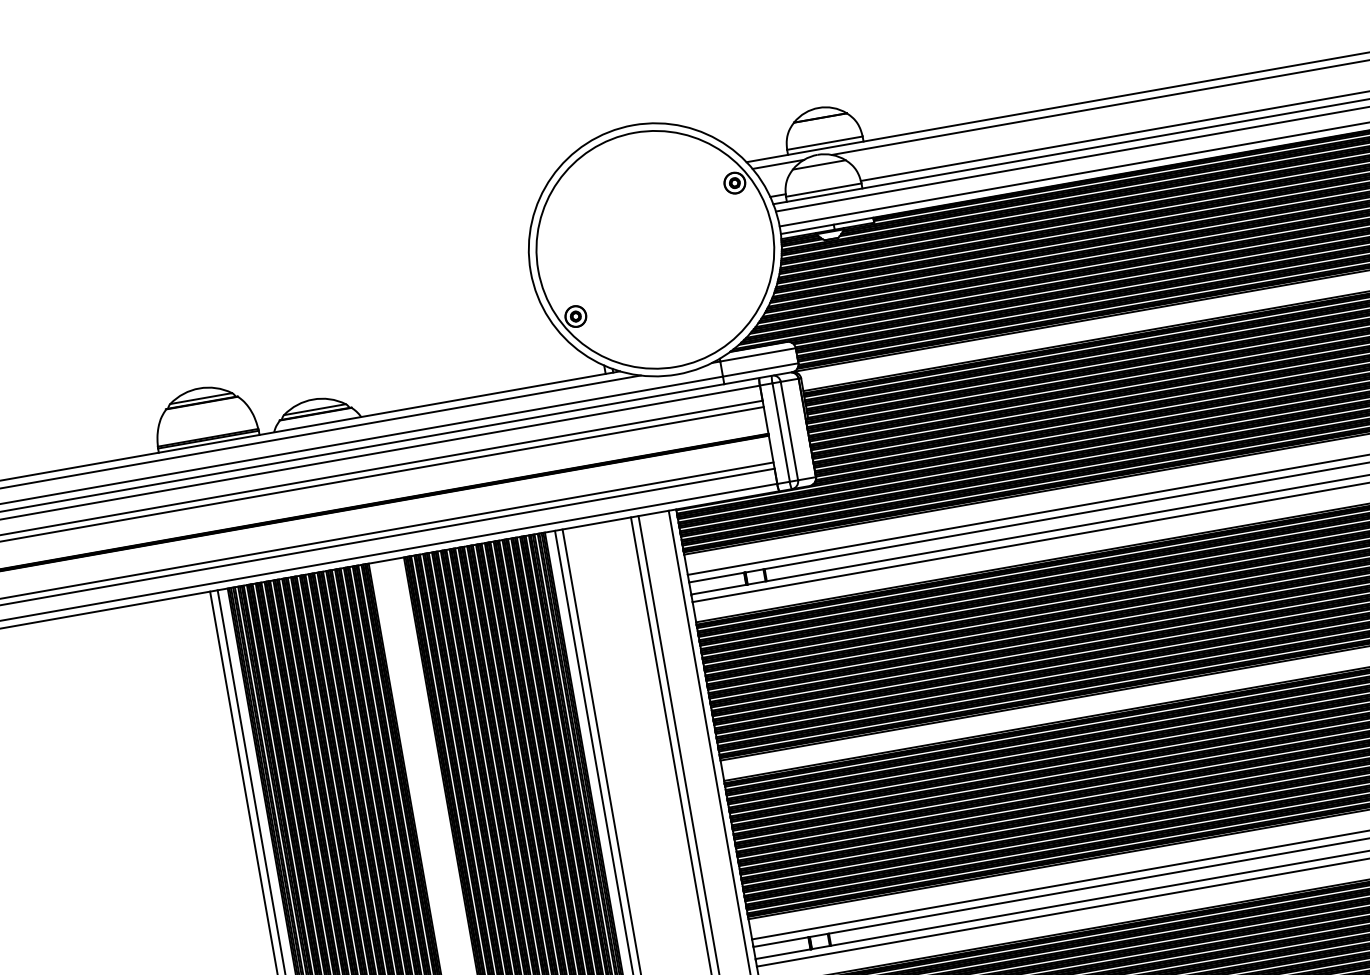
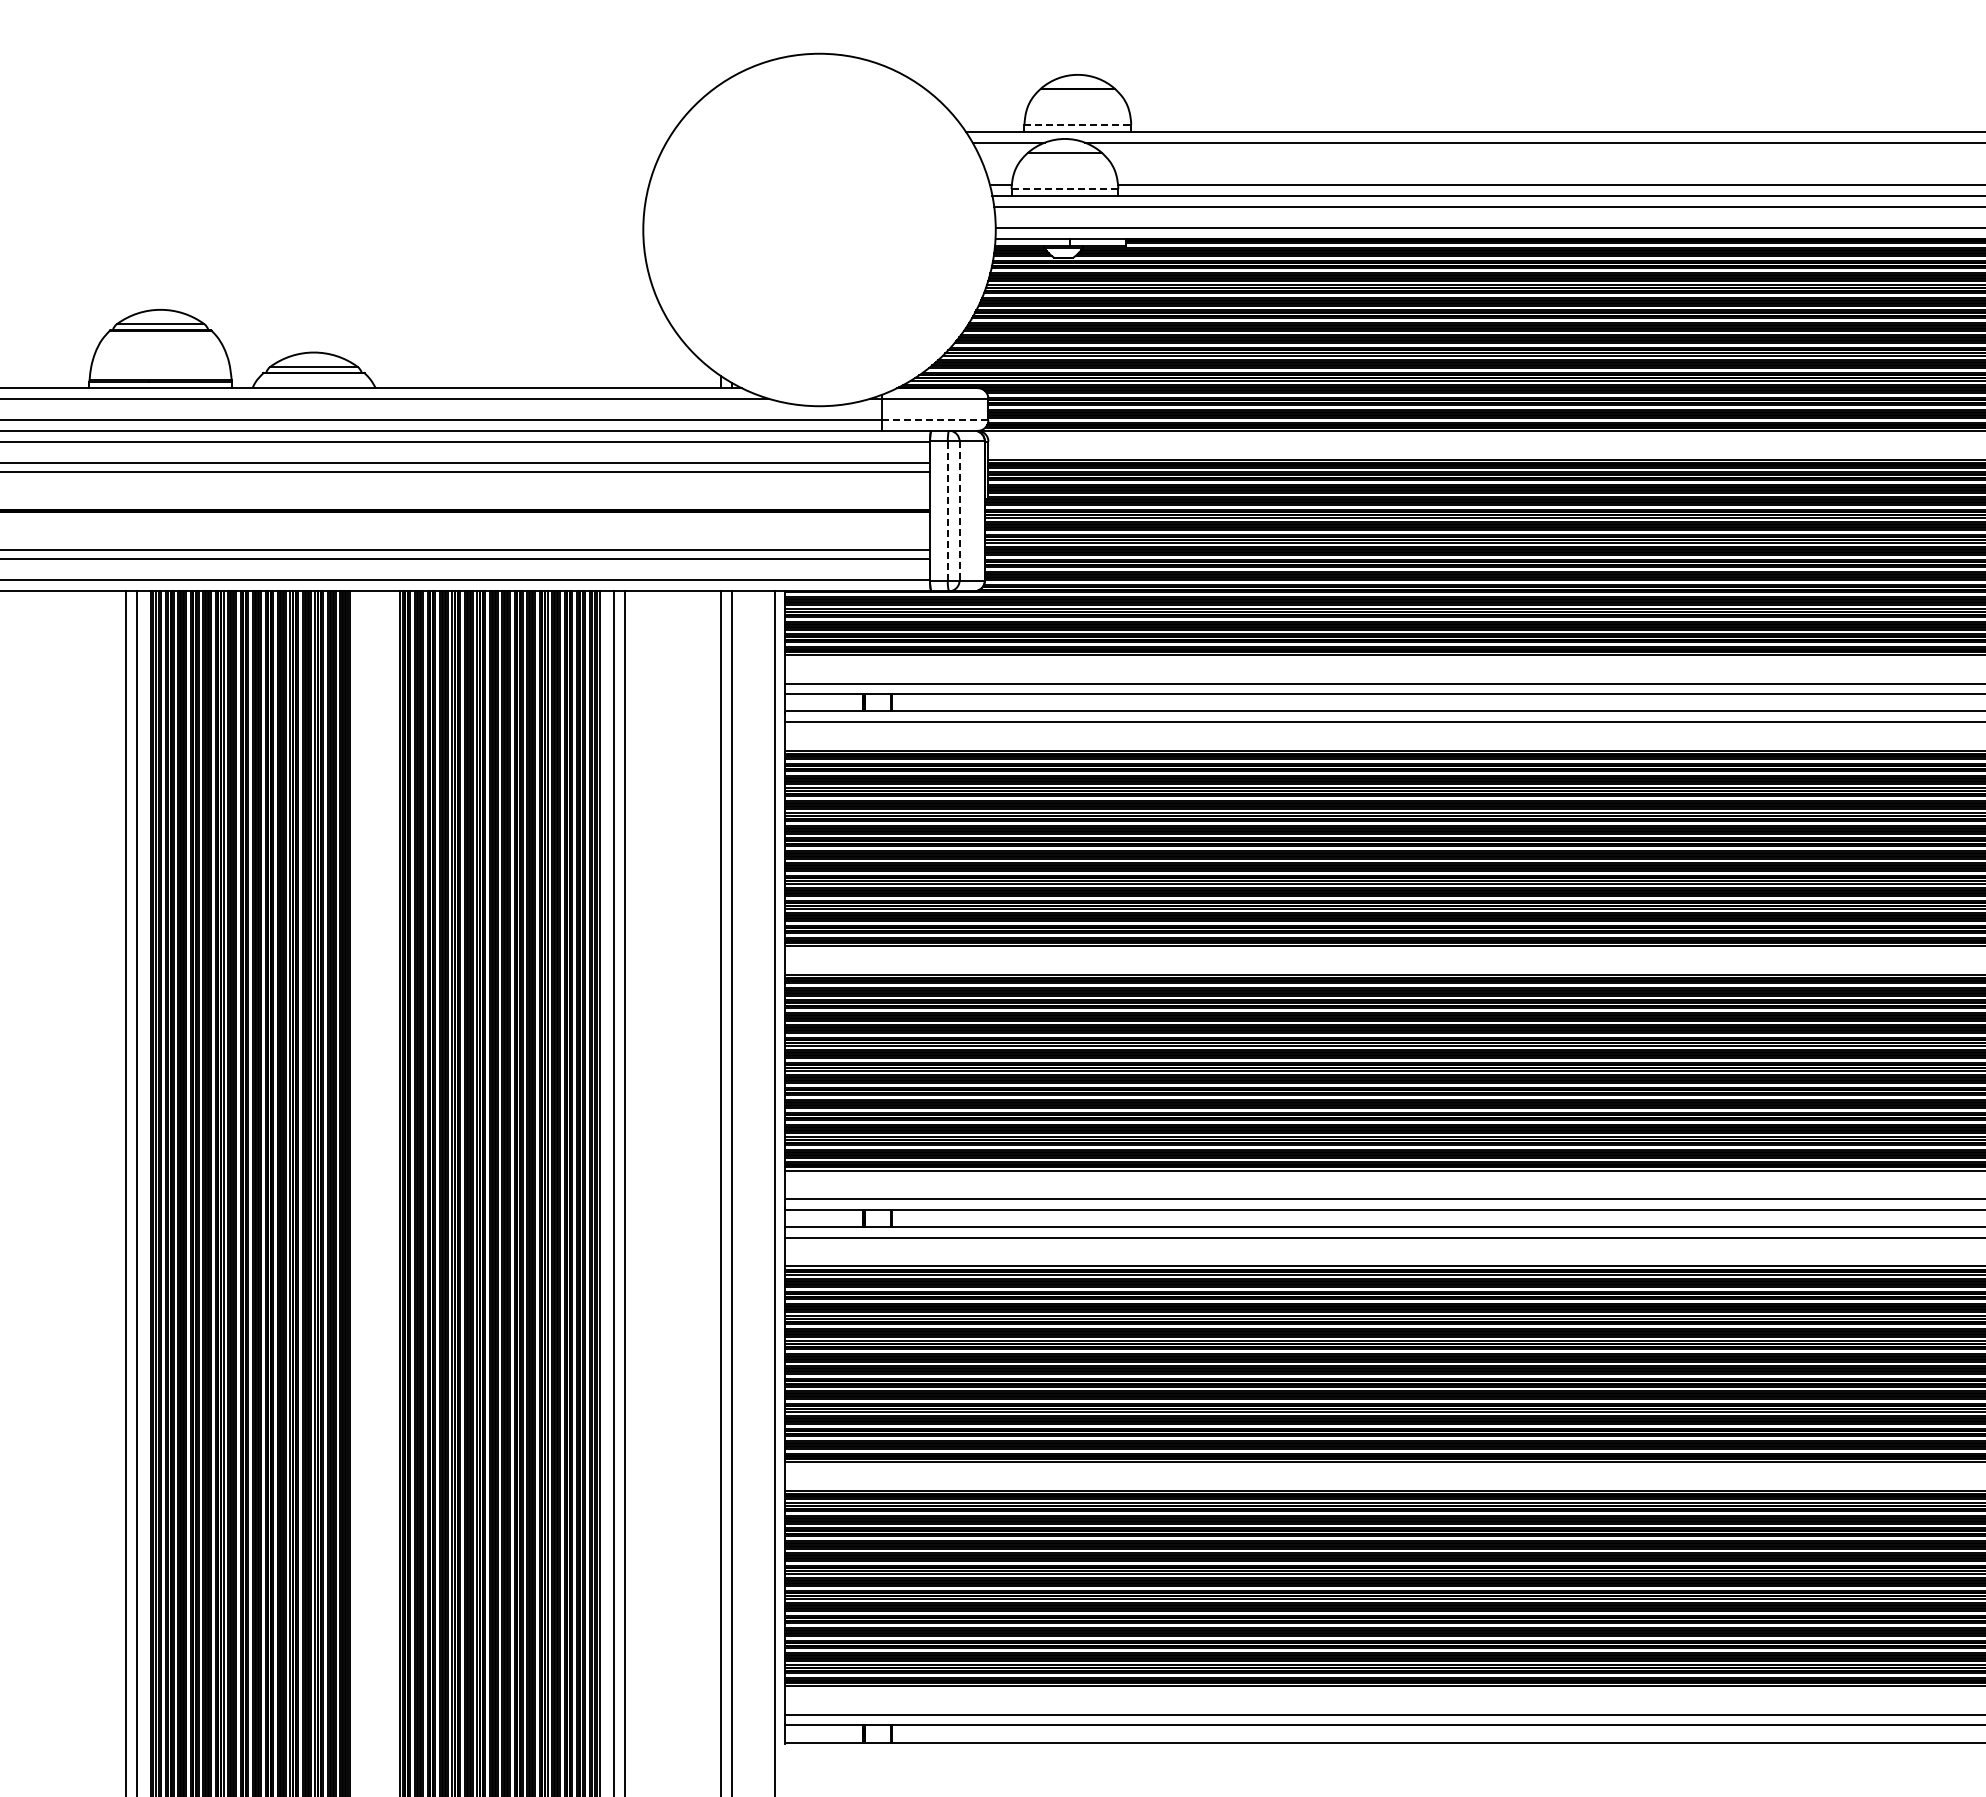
line: (825, 142) -> (1078, 124), solid -> dashed
line: (824, 189) -> (1065, 188), solid -> dashed
part: (655, 249) -> (819, 229), removed
line: (761, 370) -> (935, 420), solid -> dashed
line: (789, 431) -> (959, 511), solid -> dashed
line: (780, 432) -> (947, 511), solid -> dashed

